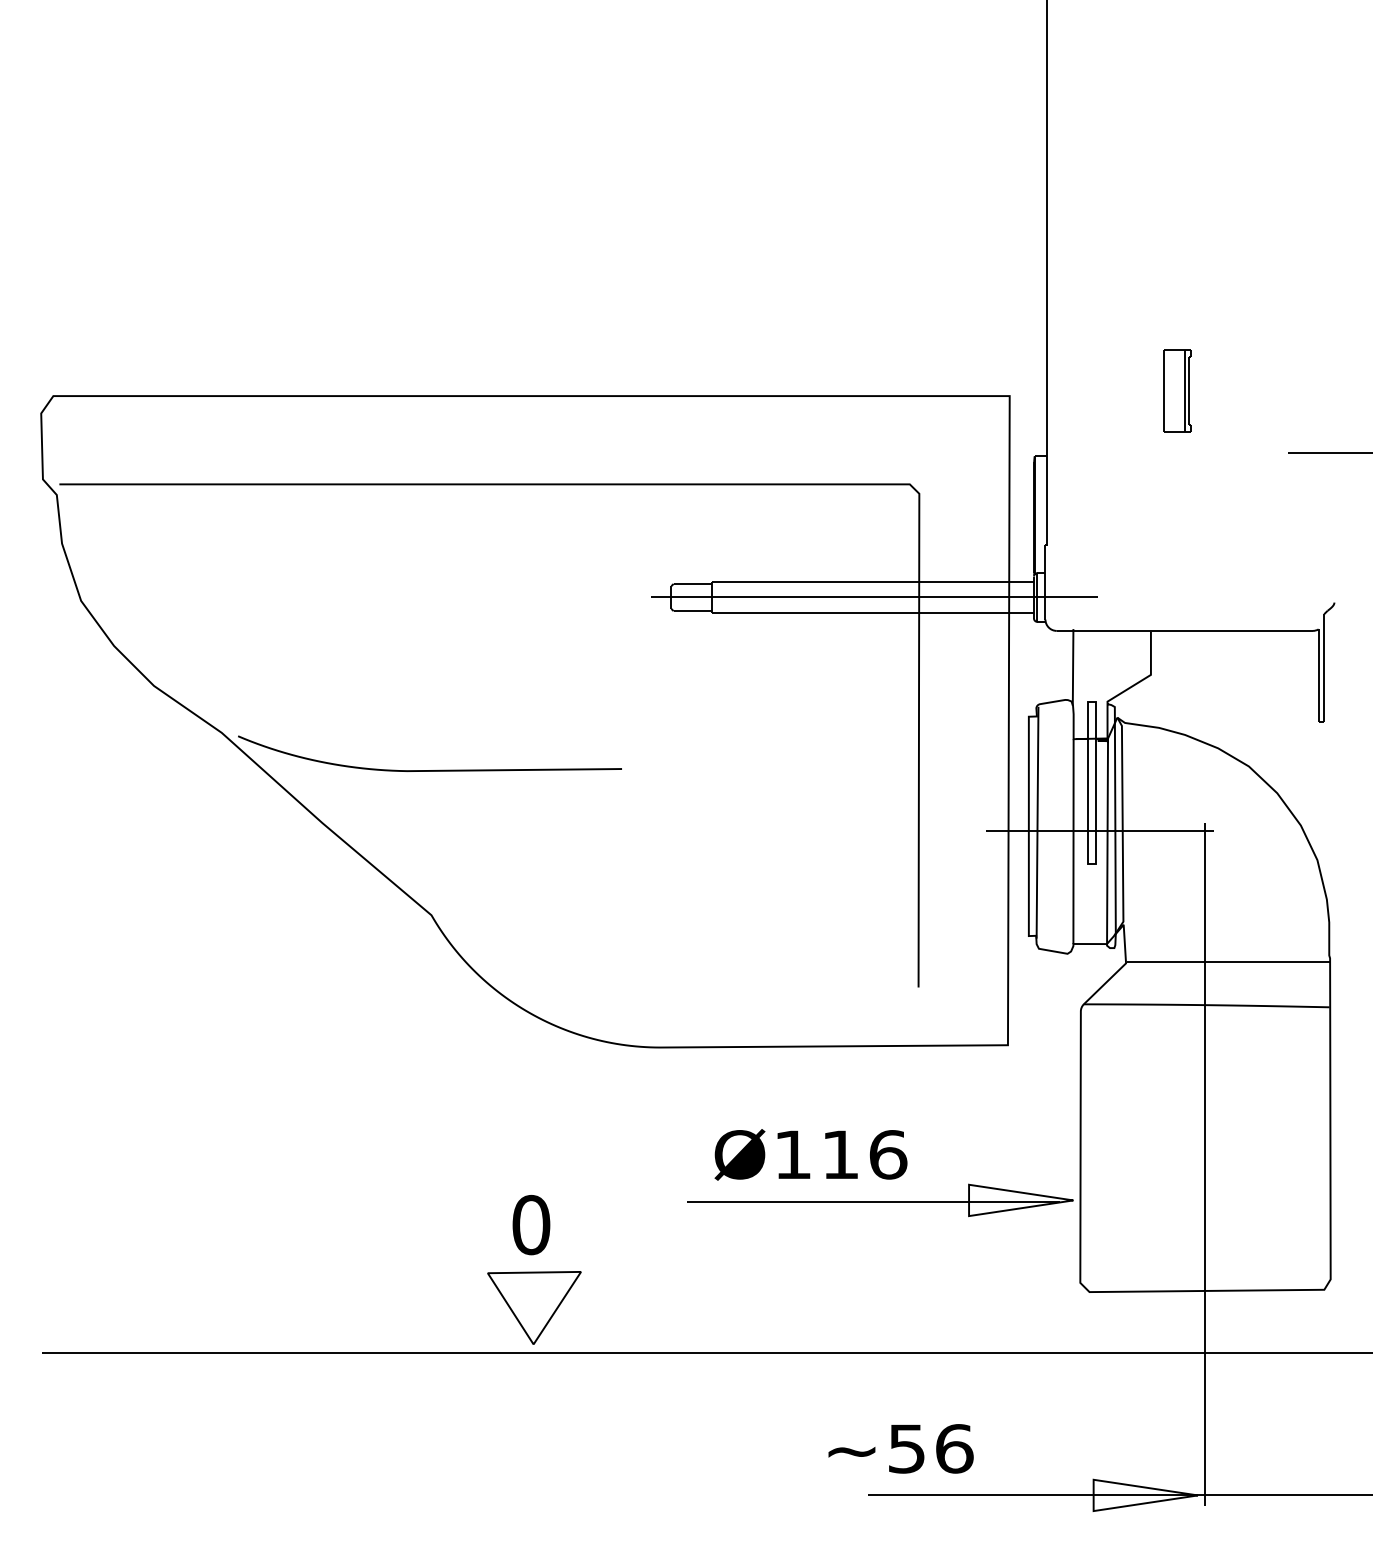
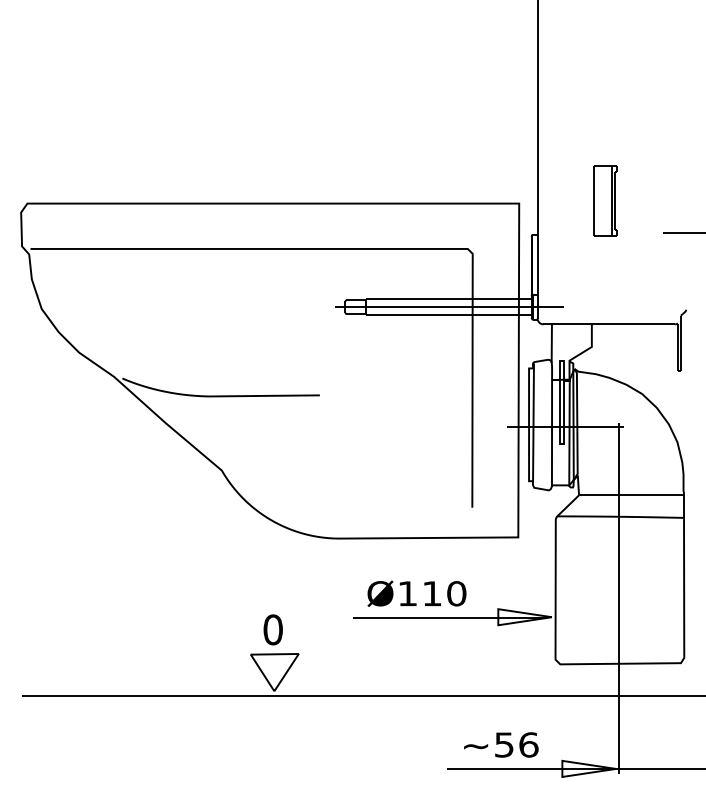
part: (1177, 390) -> (605, 200), size x1.67
text: (887, 1154) -> (456, 593), Ø116 -> Ø110
text: (901, 1447) -> (501, 744), moved

